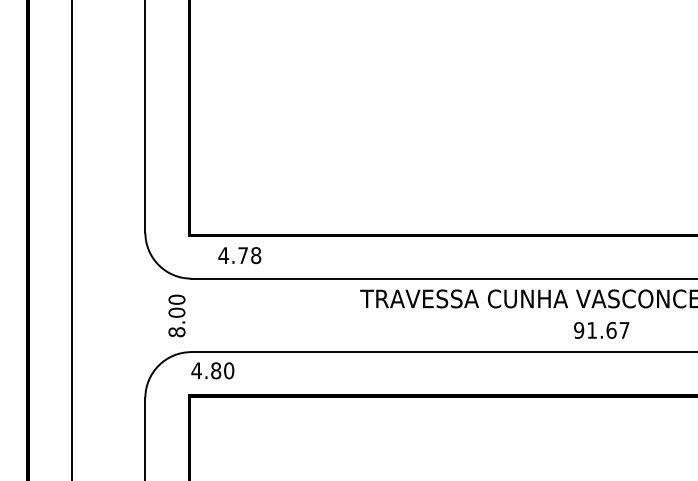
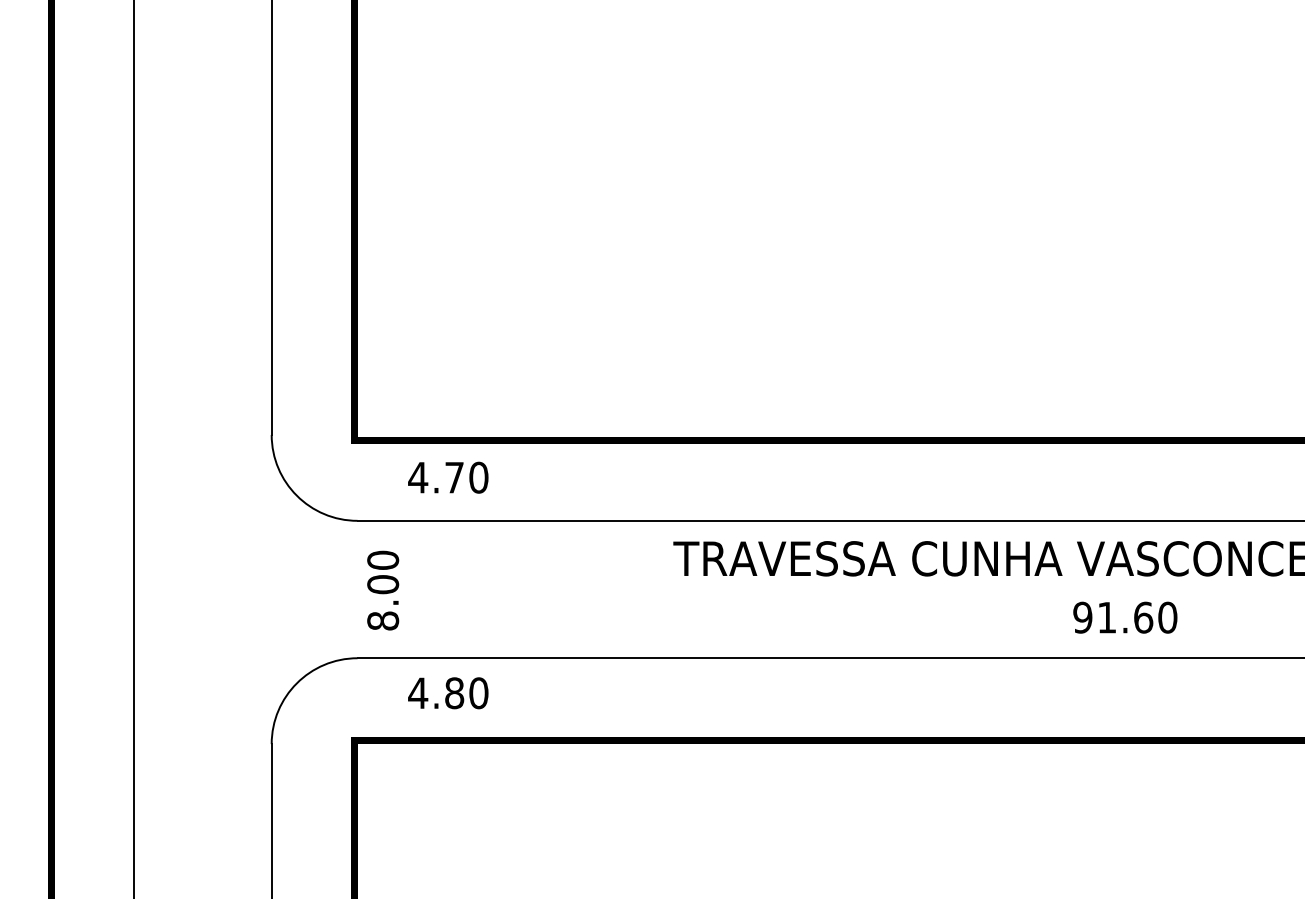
text: (256, 255) -> (479, 477), 4.78 -> 4.70
text: (176, 315) -> (382, 589), moved
text: (624, 330) -> (1167, 617), 91.67 -> 91.60
text: (212, 370) -> (447, 692), moved

